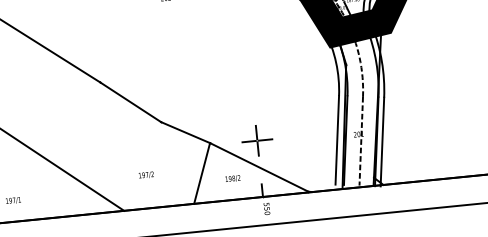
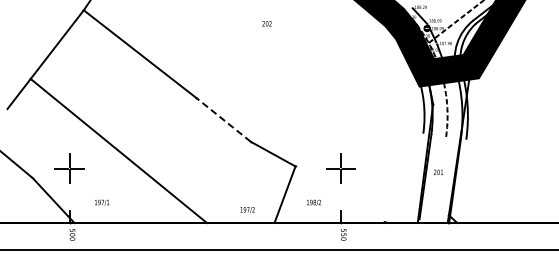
line: (130, 101) -> (223, 119), solid -> dashed
line: (337, 139) -> (417, 175), removed
line: (361, 140) -> (440, 178), removed
line: (382, 141) -> (460, 181), removed
line: (258, 167) -> (339, 194), removed
text: (146, 174) -> (247, 209), moved

